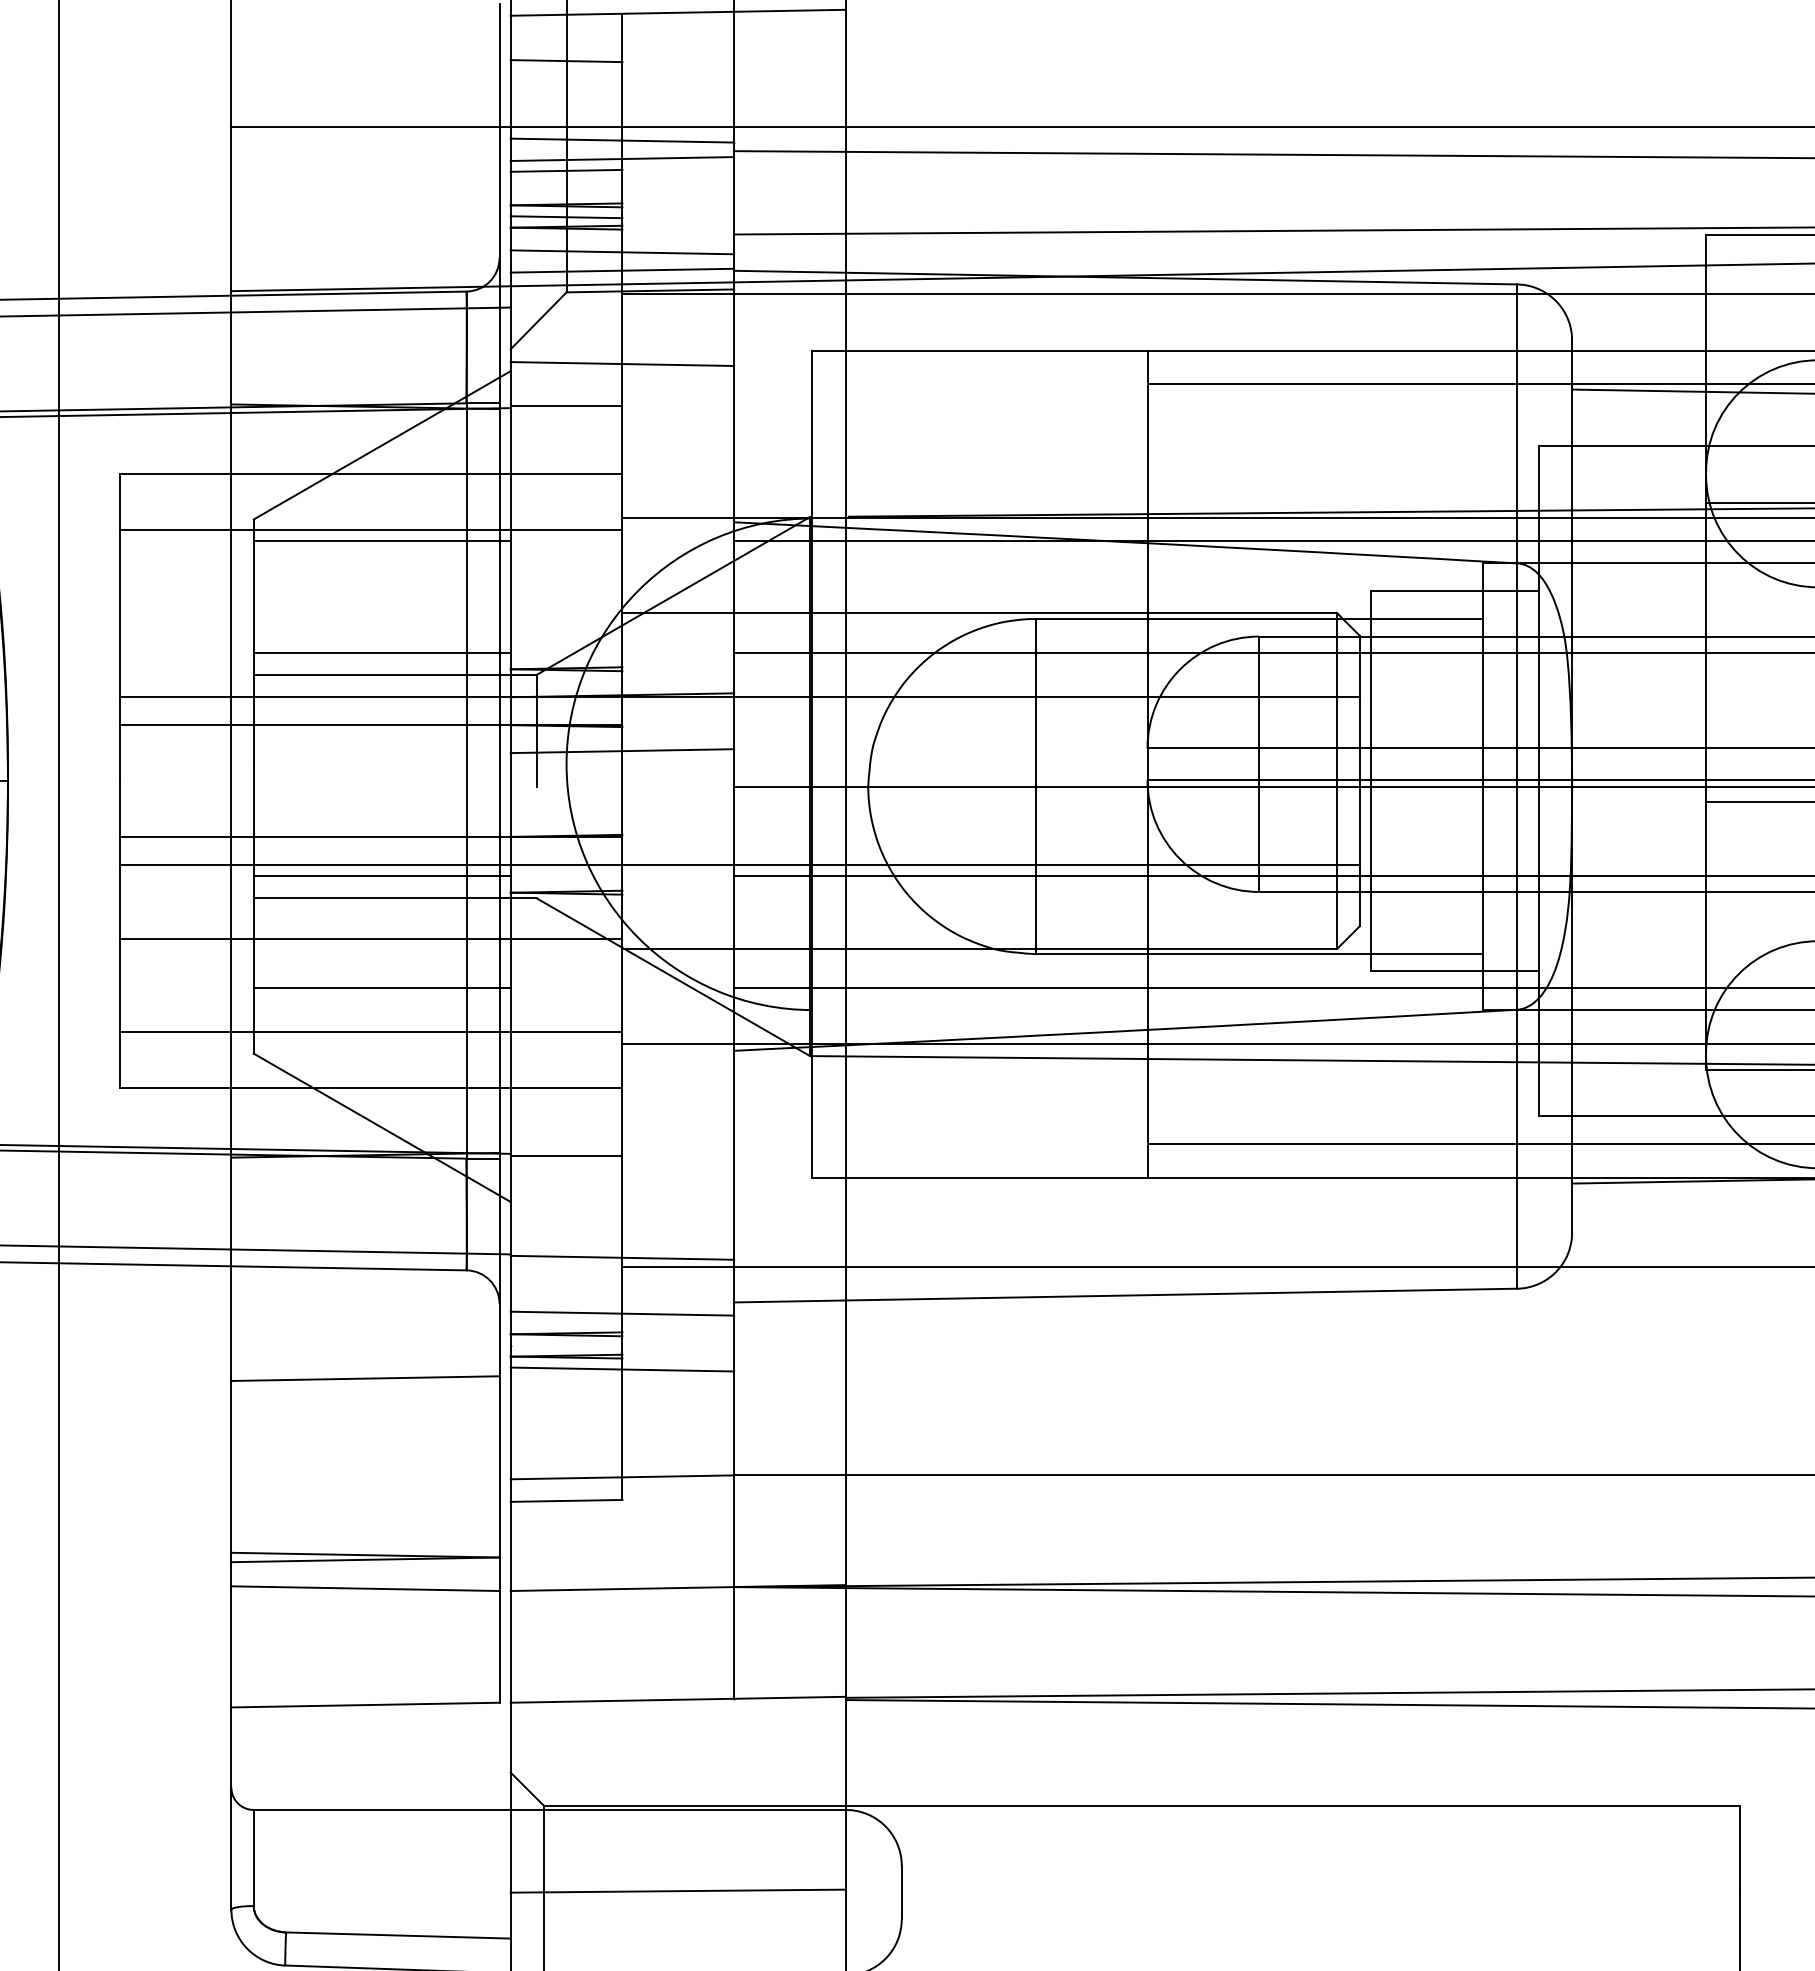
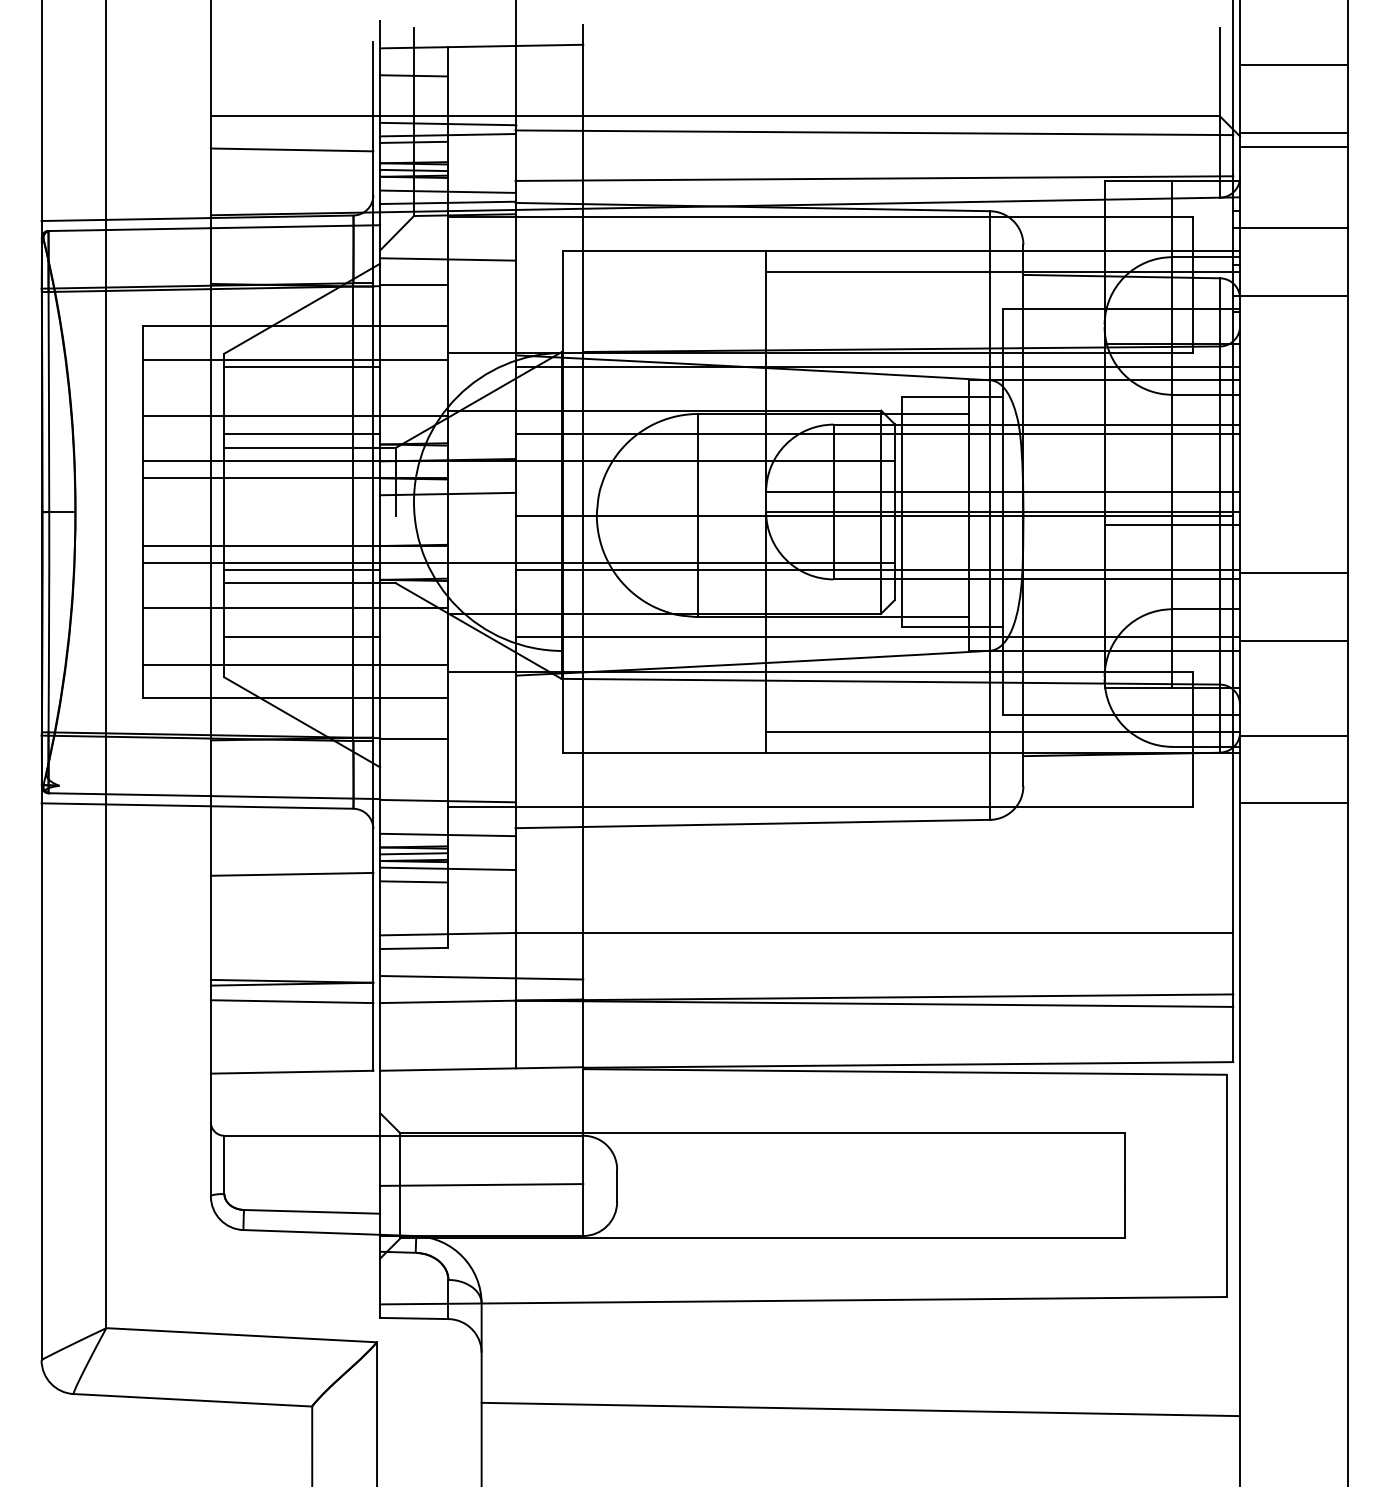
line: (364, 182) -> (291, 149), added
line: (371, 623) -> (295, 416), added
line: (565, 1344) -> (413, 853), added
line: (565, 1390) -> (413, 881), added
line: (677, 1548) -> (481, 977), added

